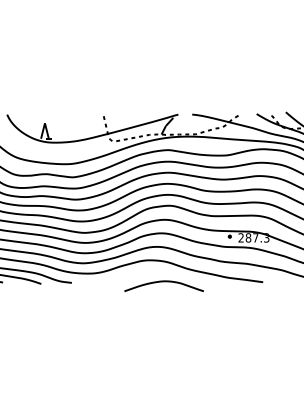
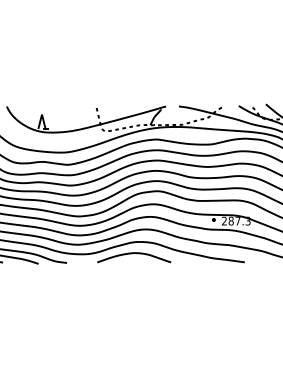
curve: (163, 282) -> (133, 254), moved

